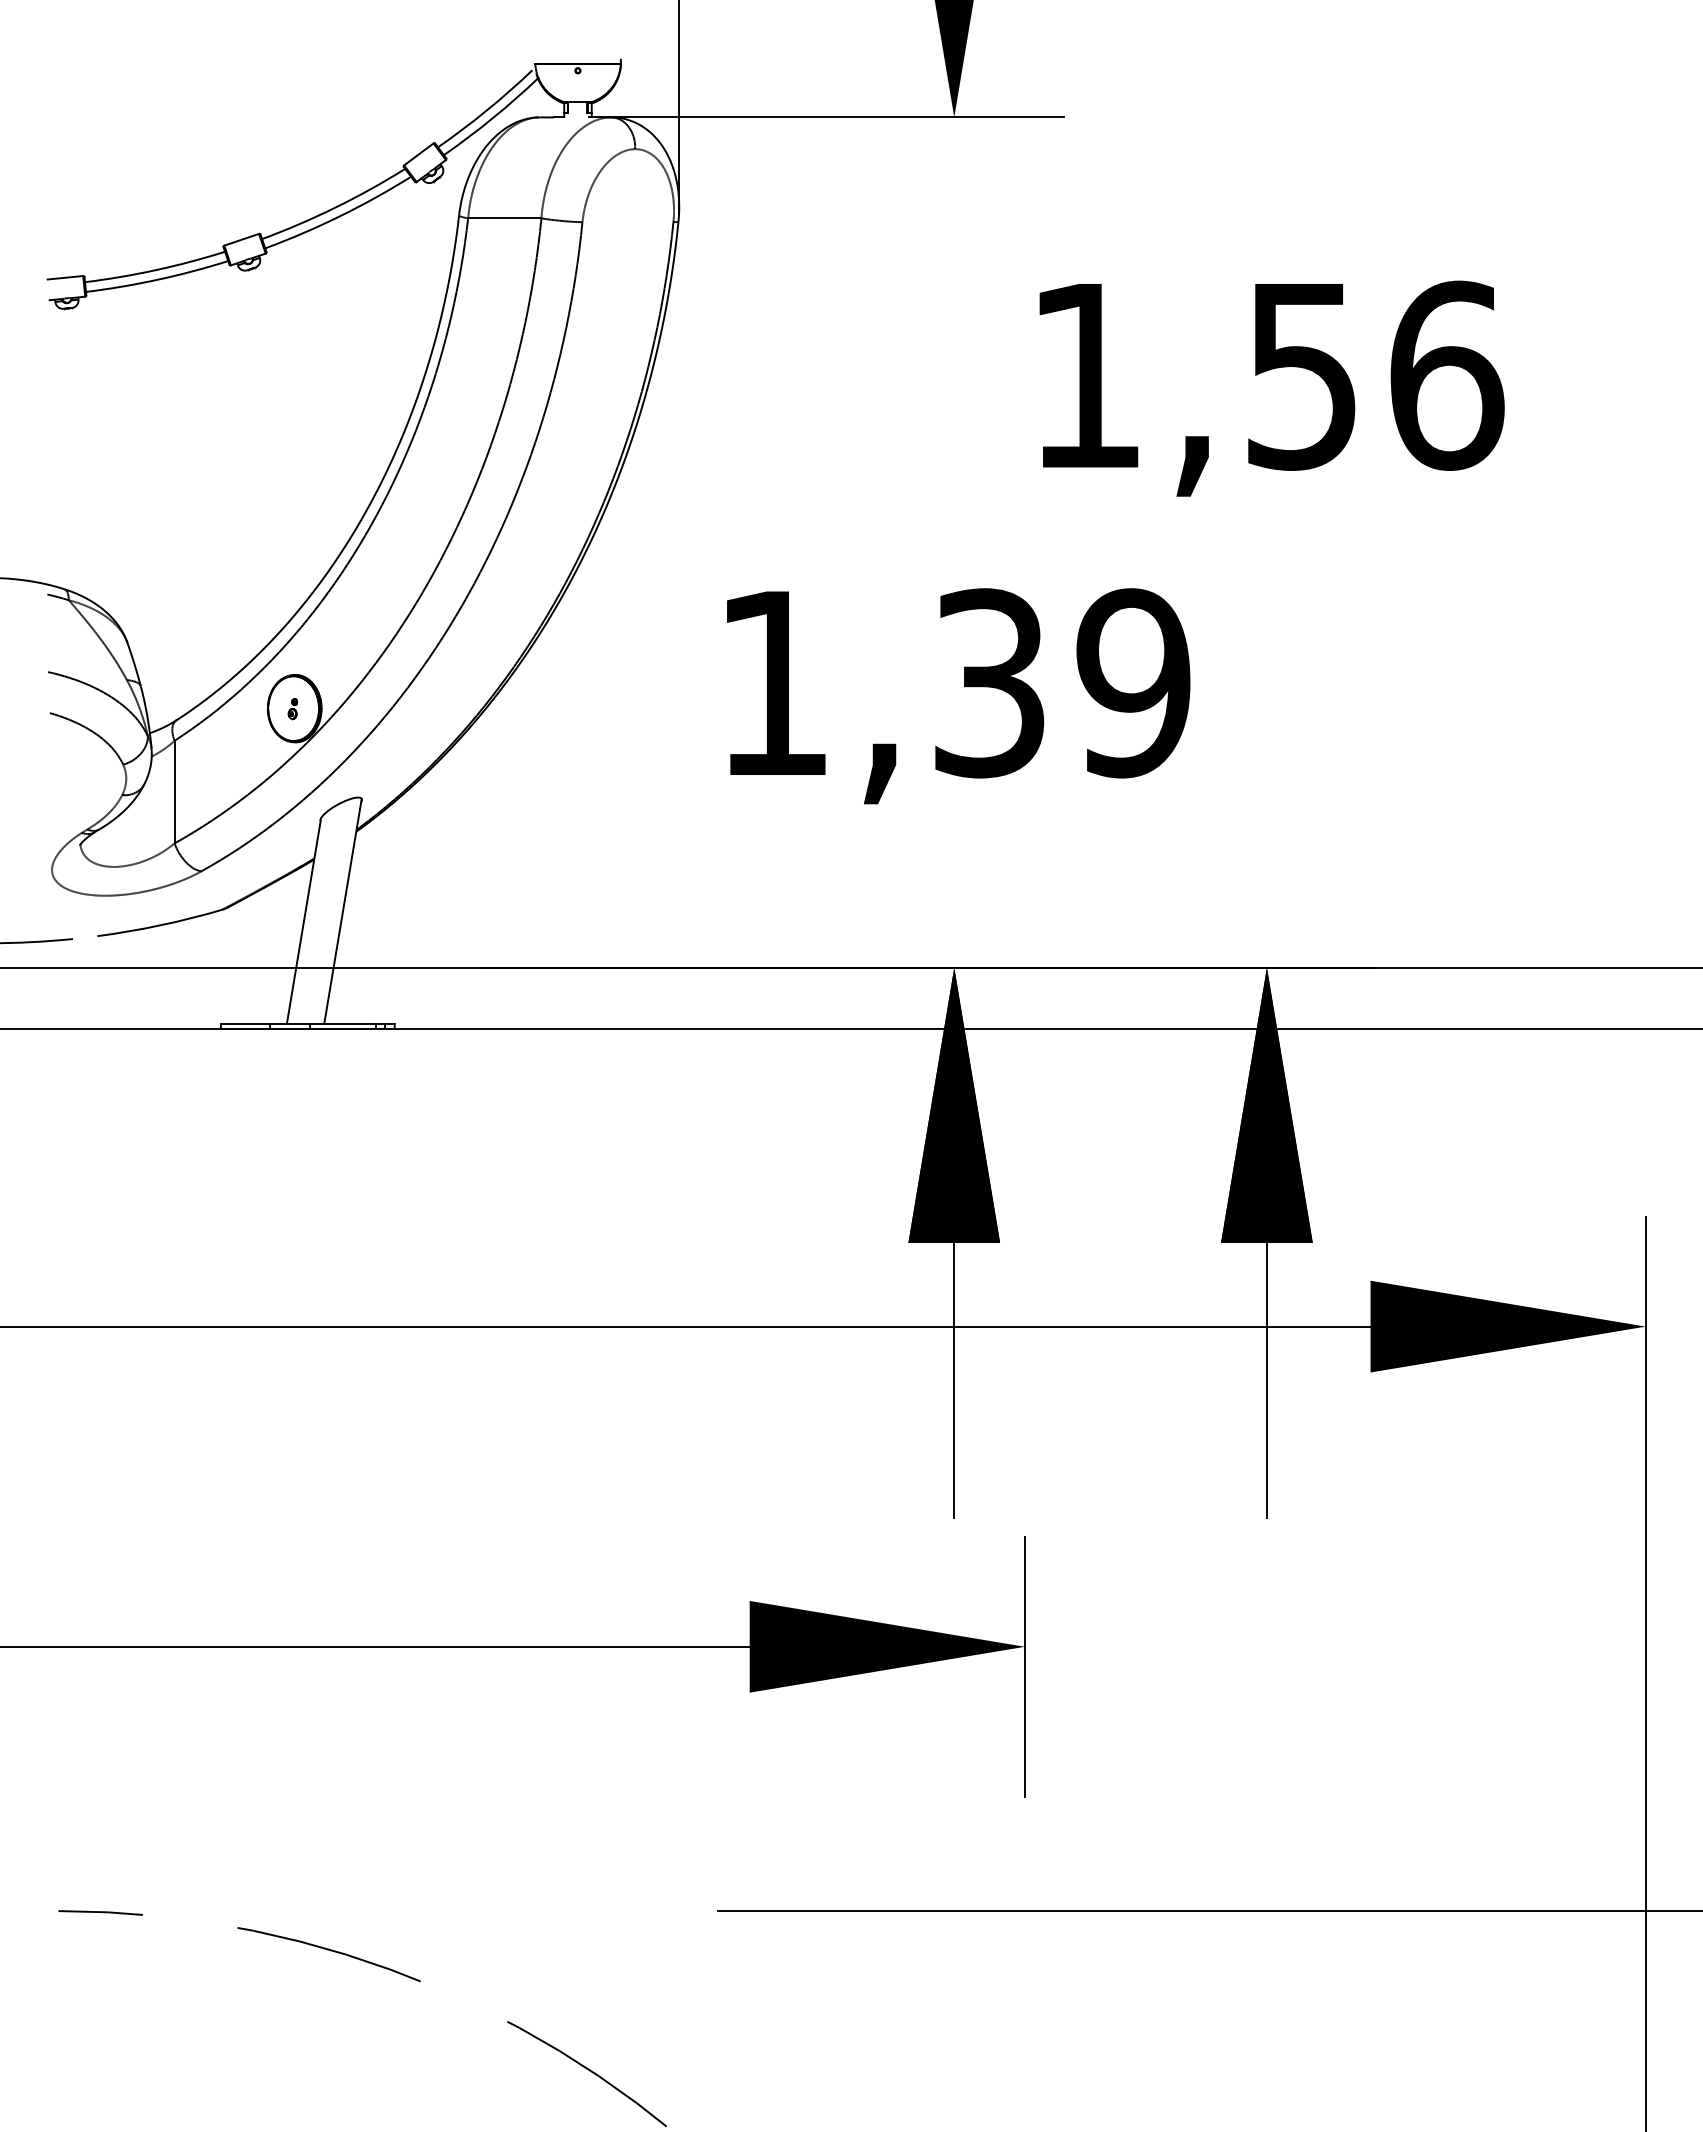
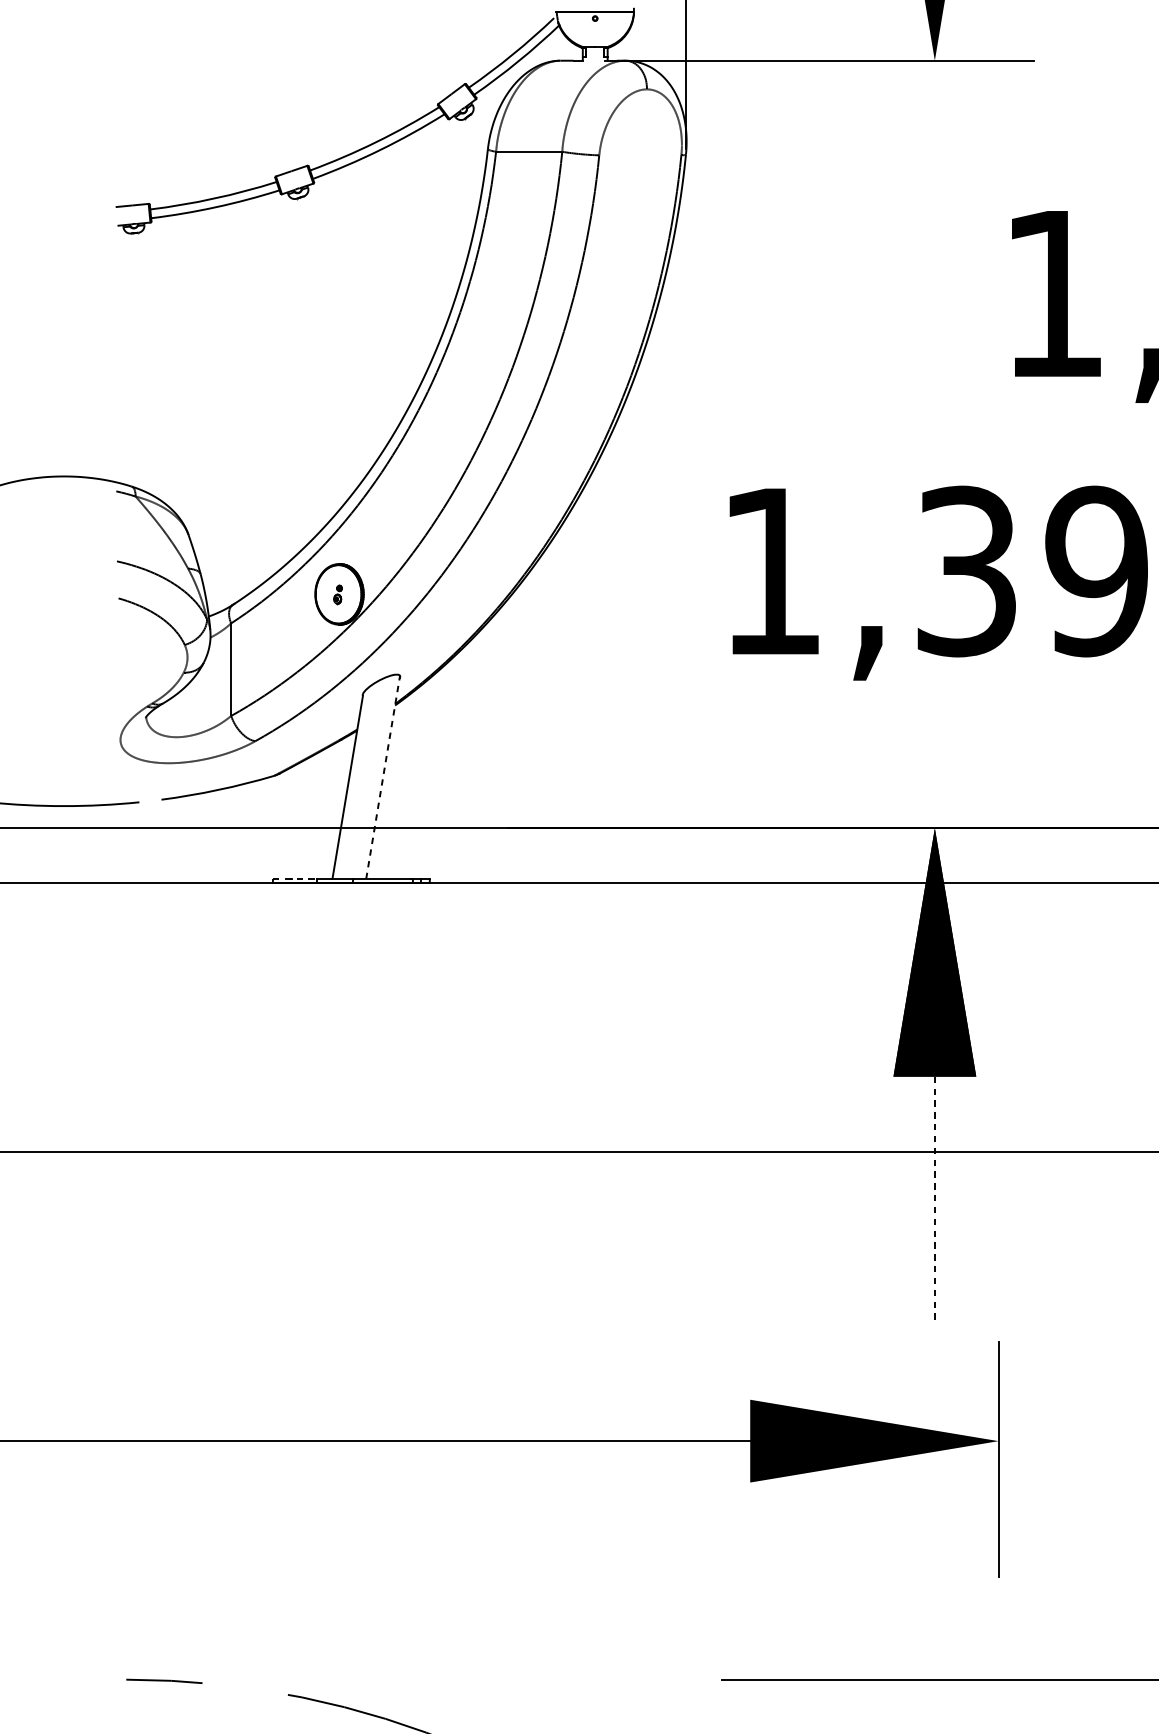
line: (343, 910) -> (383, 776), solid -> dashed
line: (245, 1024) -> (295, 879), solid -> dashed
line: (954, 1380) -> (935, 1200), solid -> dashed

